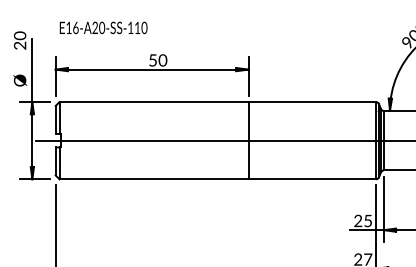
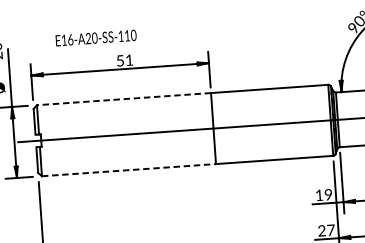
text: (103, 27) -> (96, 37), moved
text: (162, 60) -> (129, 60), 50 -> 51
line: (154, 102) -> (124, 99), solid -> dashed
line: (154, 179) -> (129, 170), solid -> dashed
text: (362, 220) -> (323, 194), 25 -> 19

